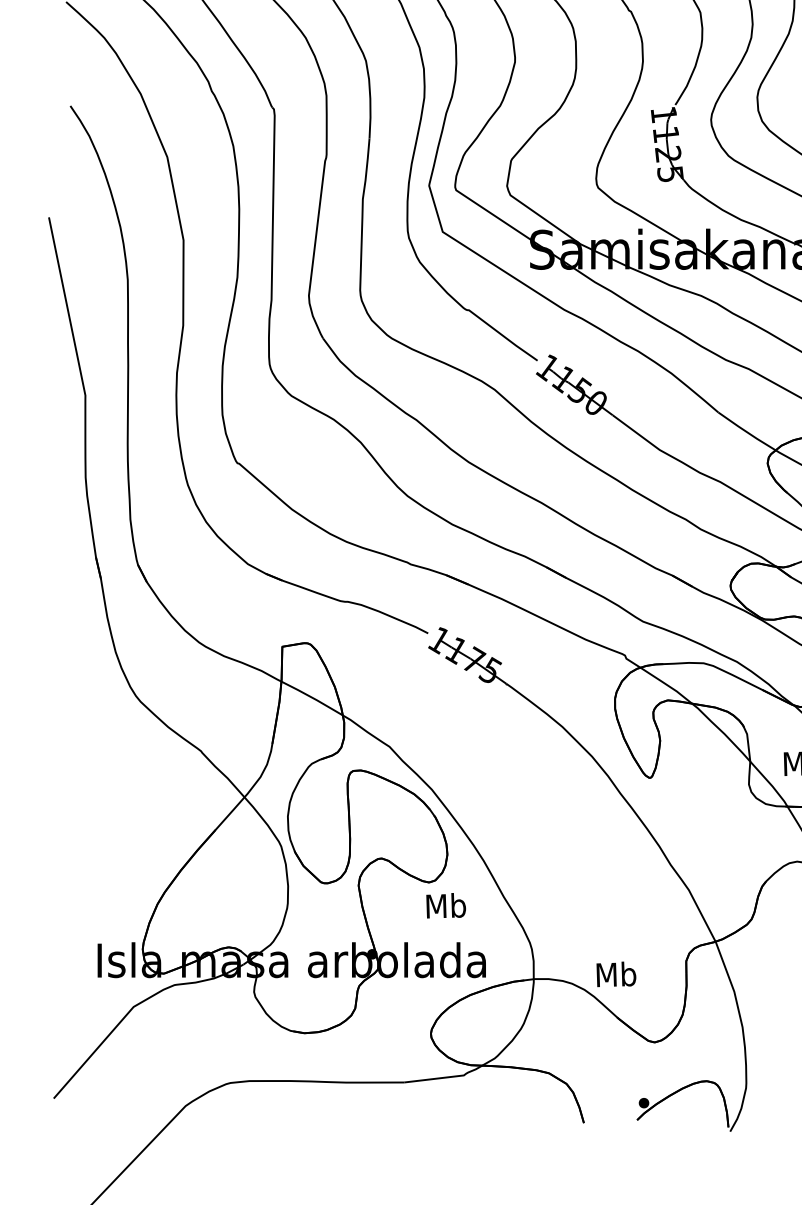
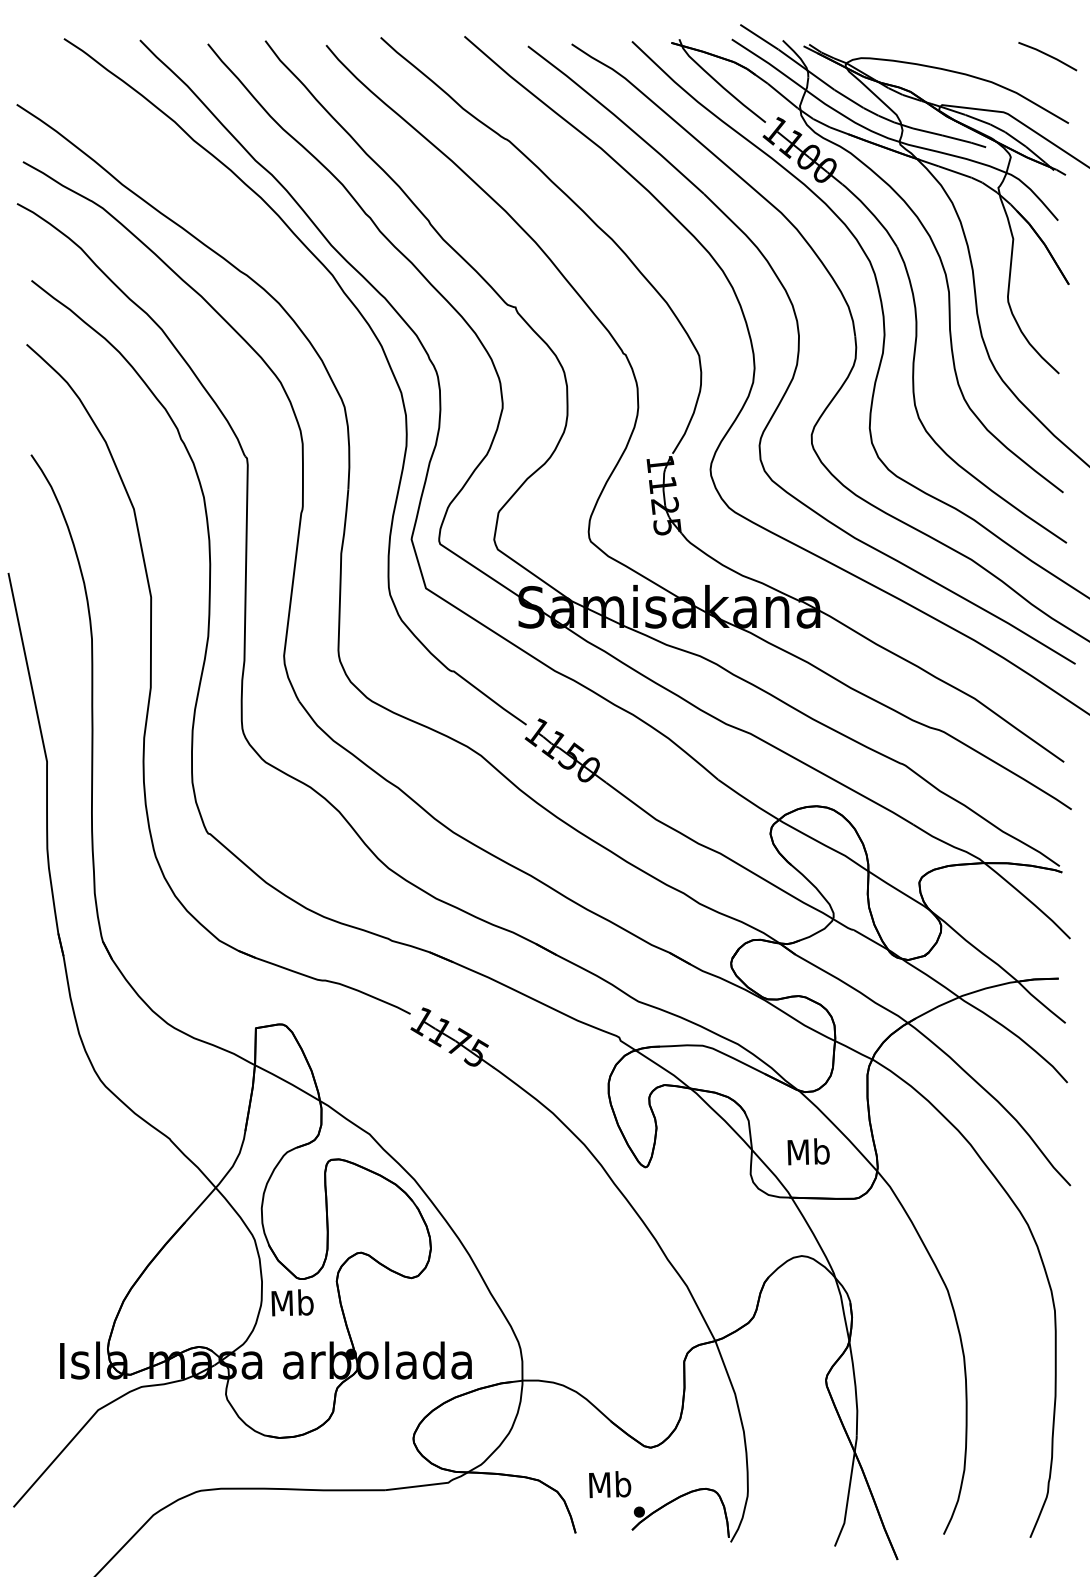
text: (446, 905) -> (292, 1302), moved
text: (616, 974) -> (610, 1484), moved

